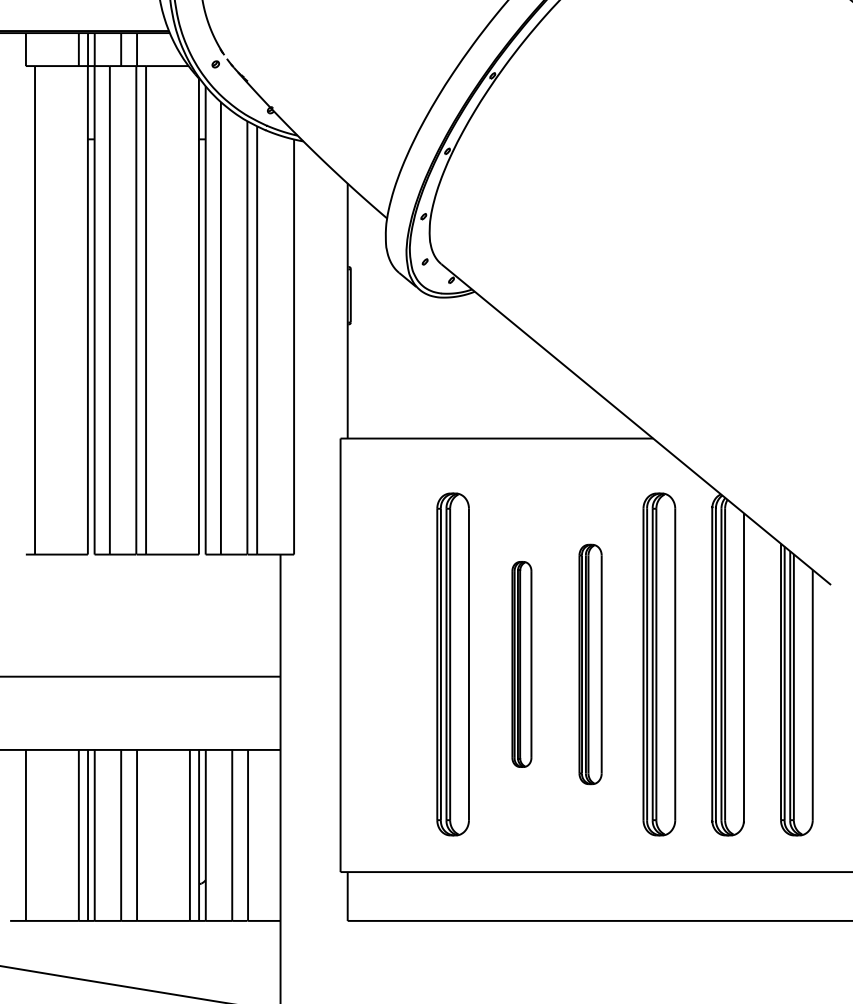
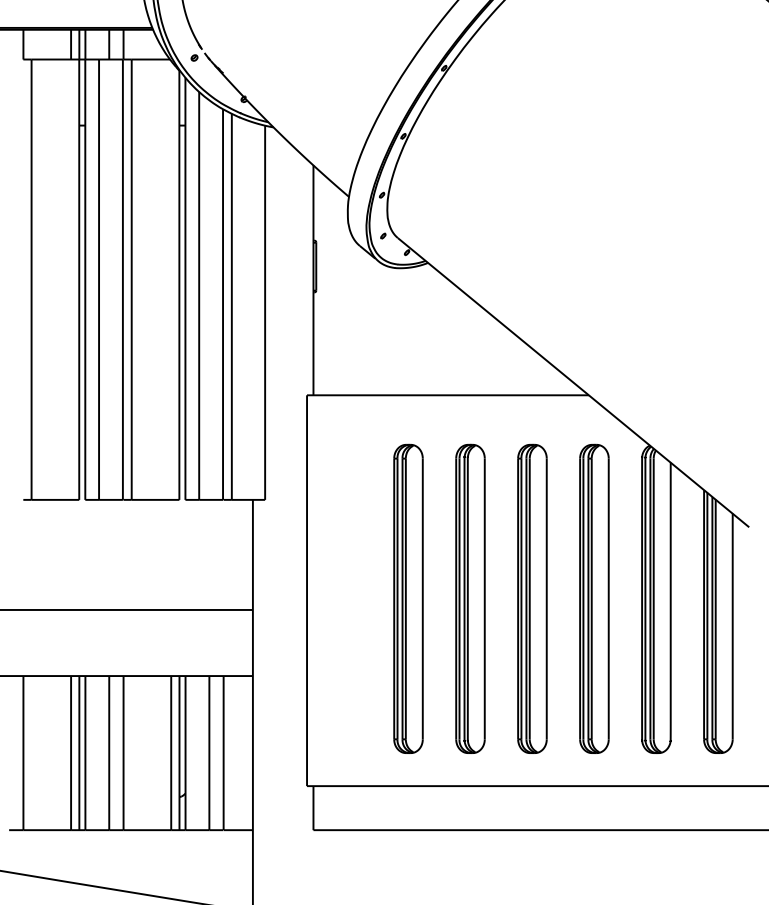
part: (521, 664) -> (470, 598), size x1.67
part: (590, 664) -> (532, 598), size x1.43

